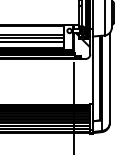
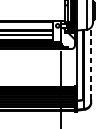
line: (109, 76) -> (90, 63), solid -> dashed

